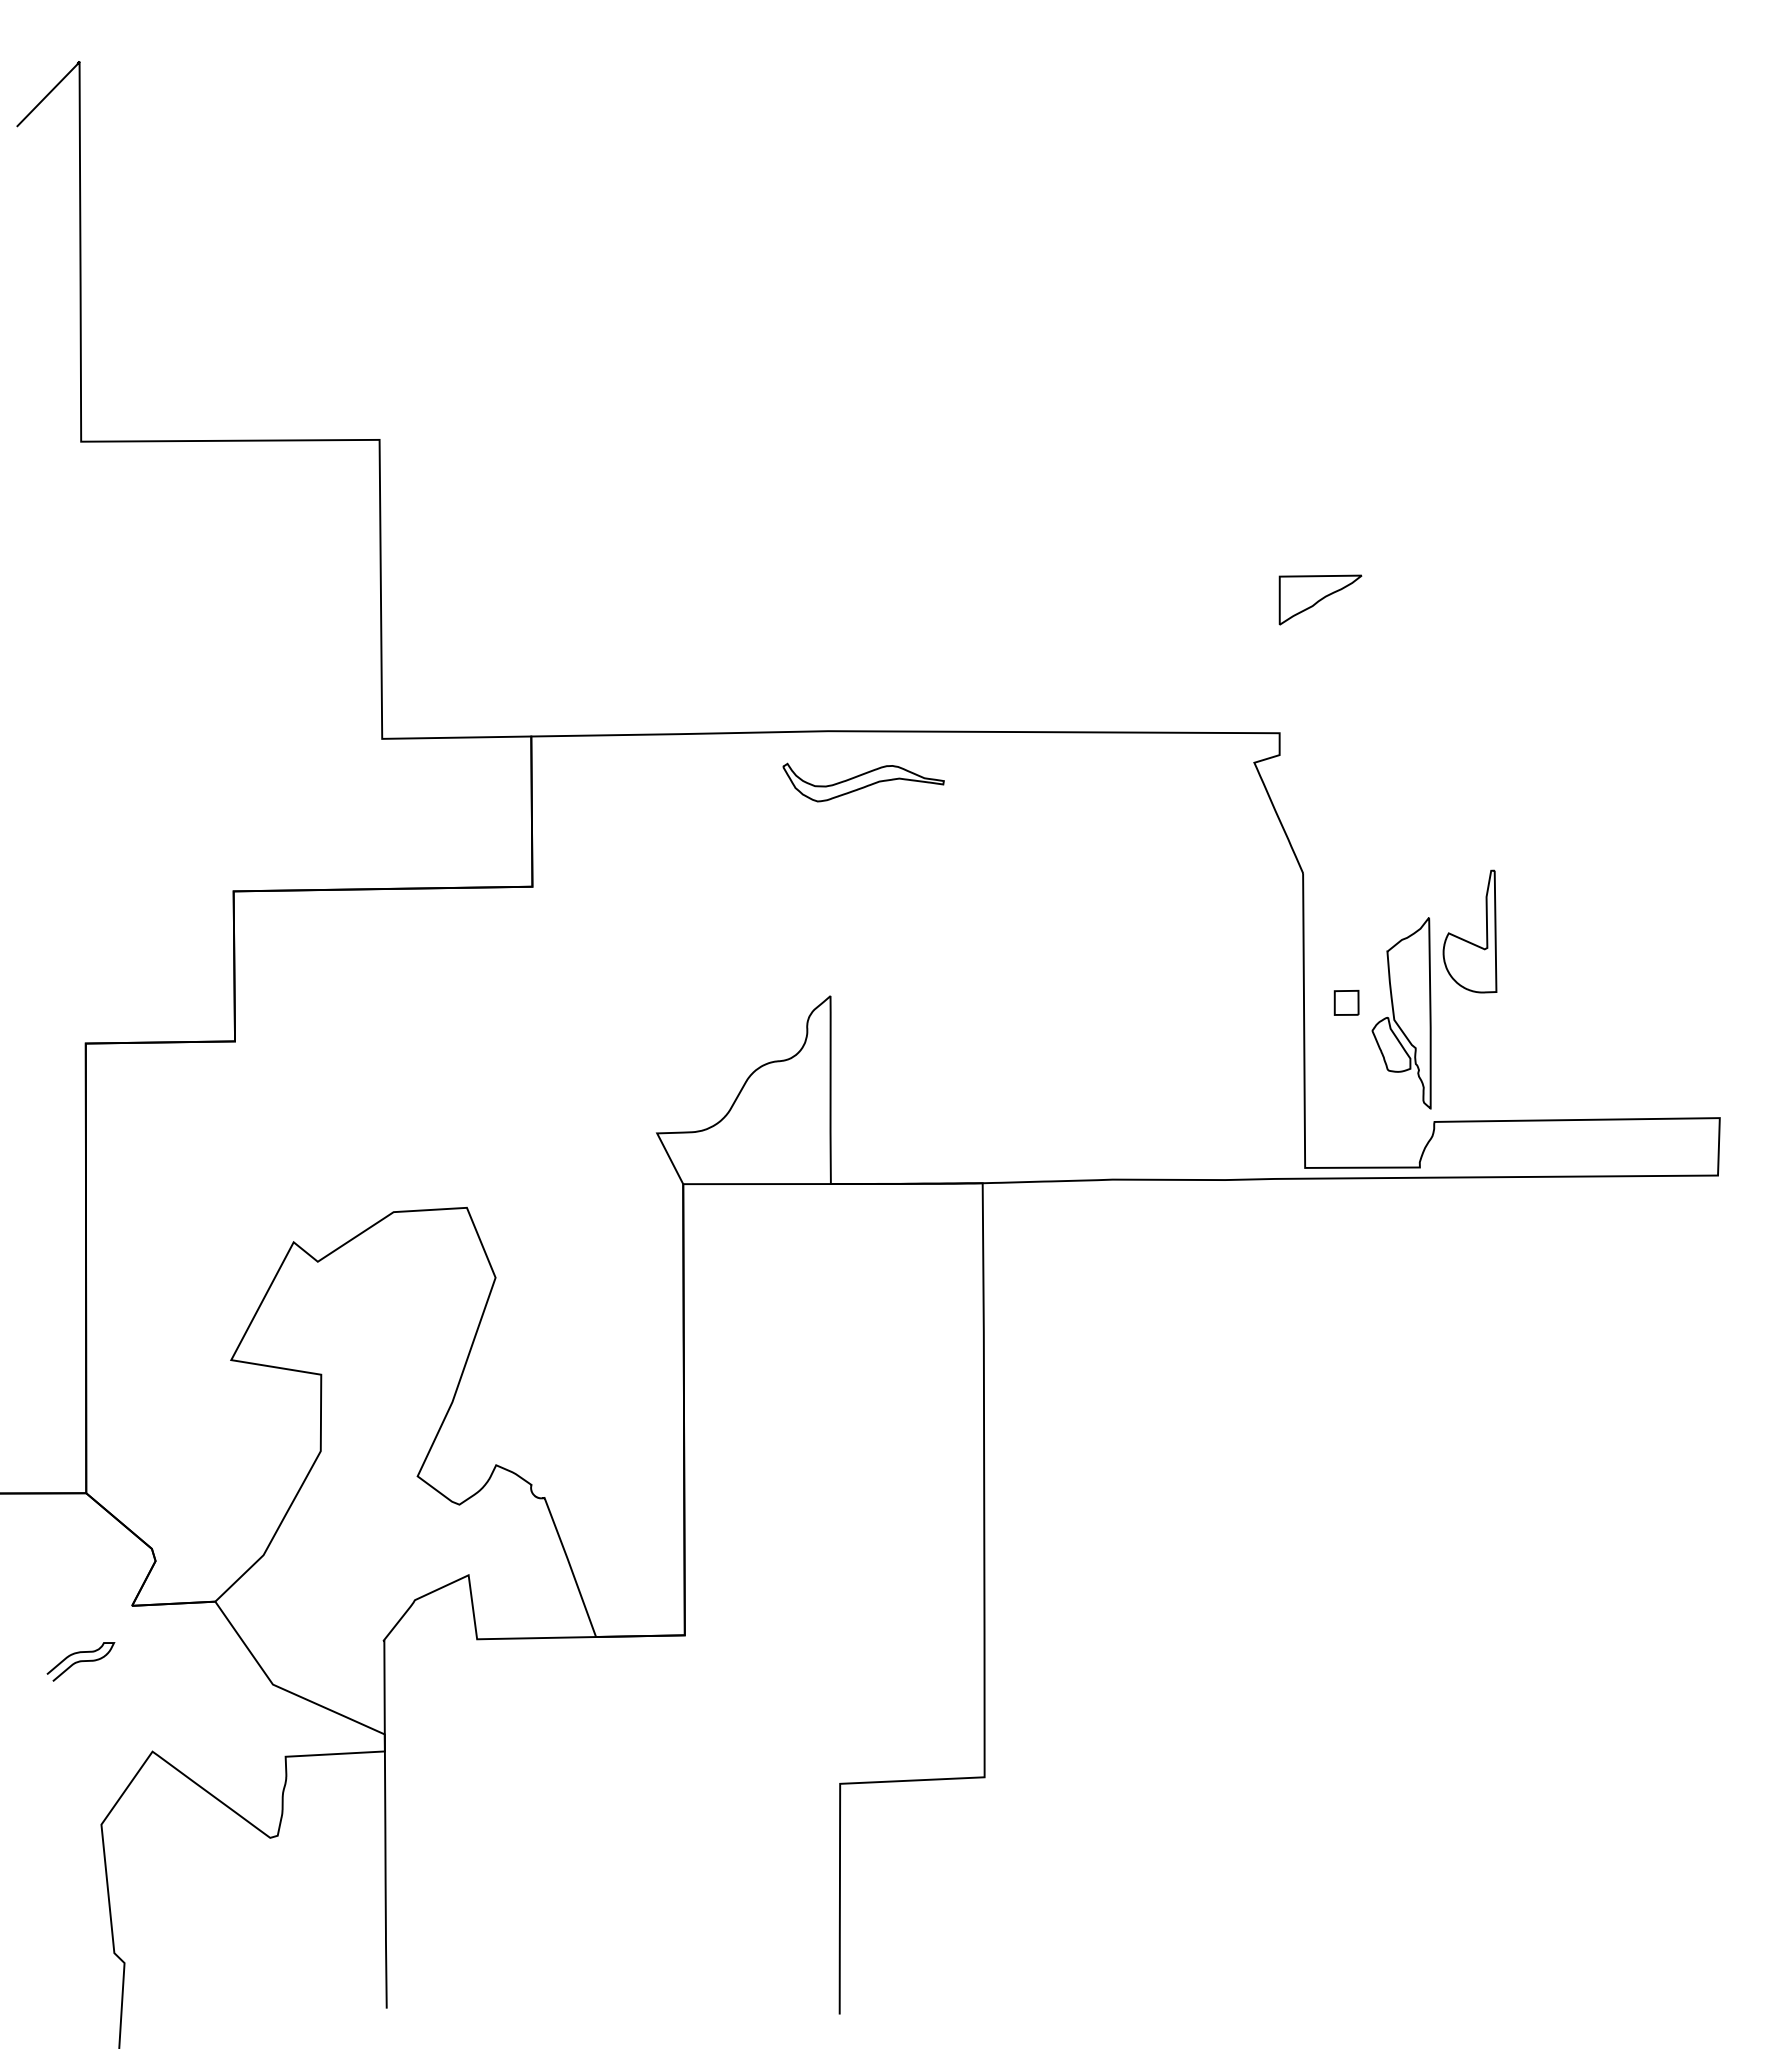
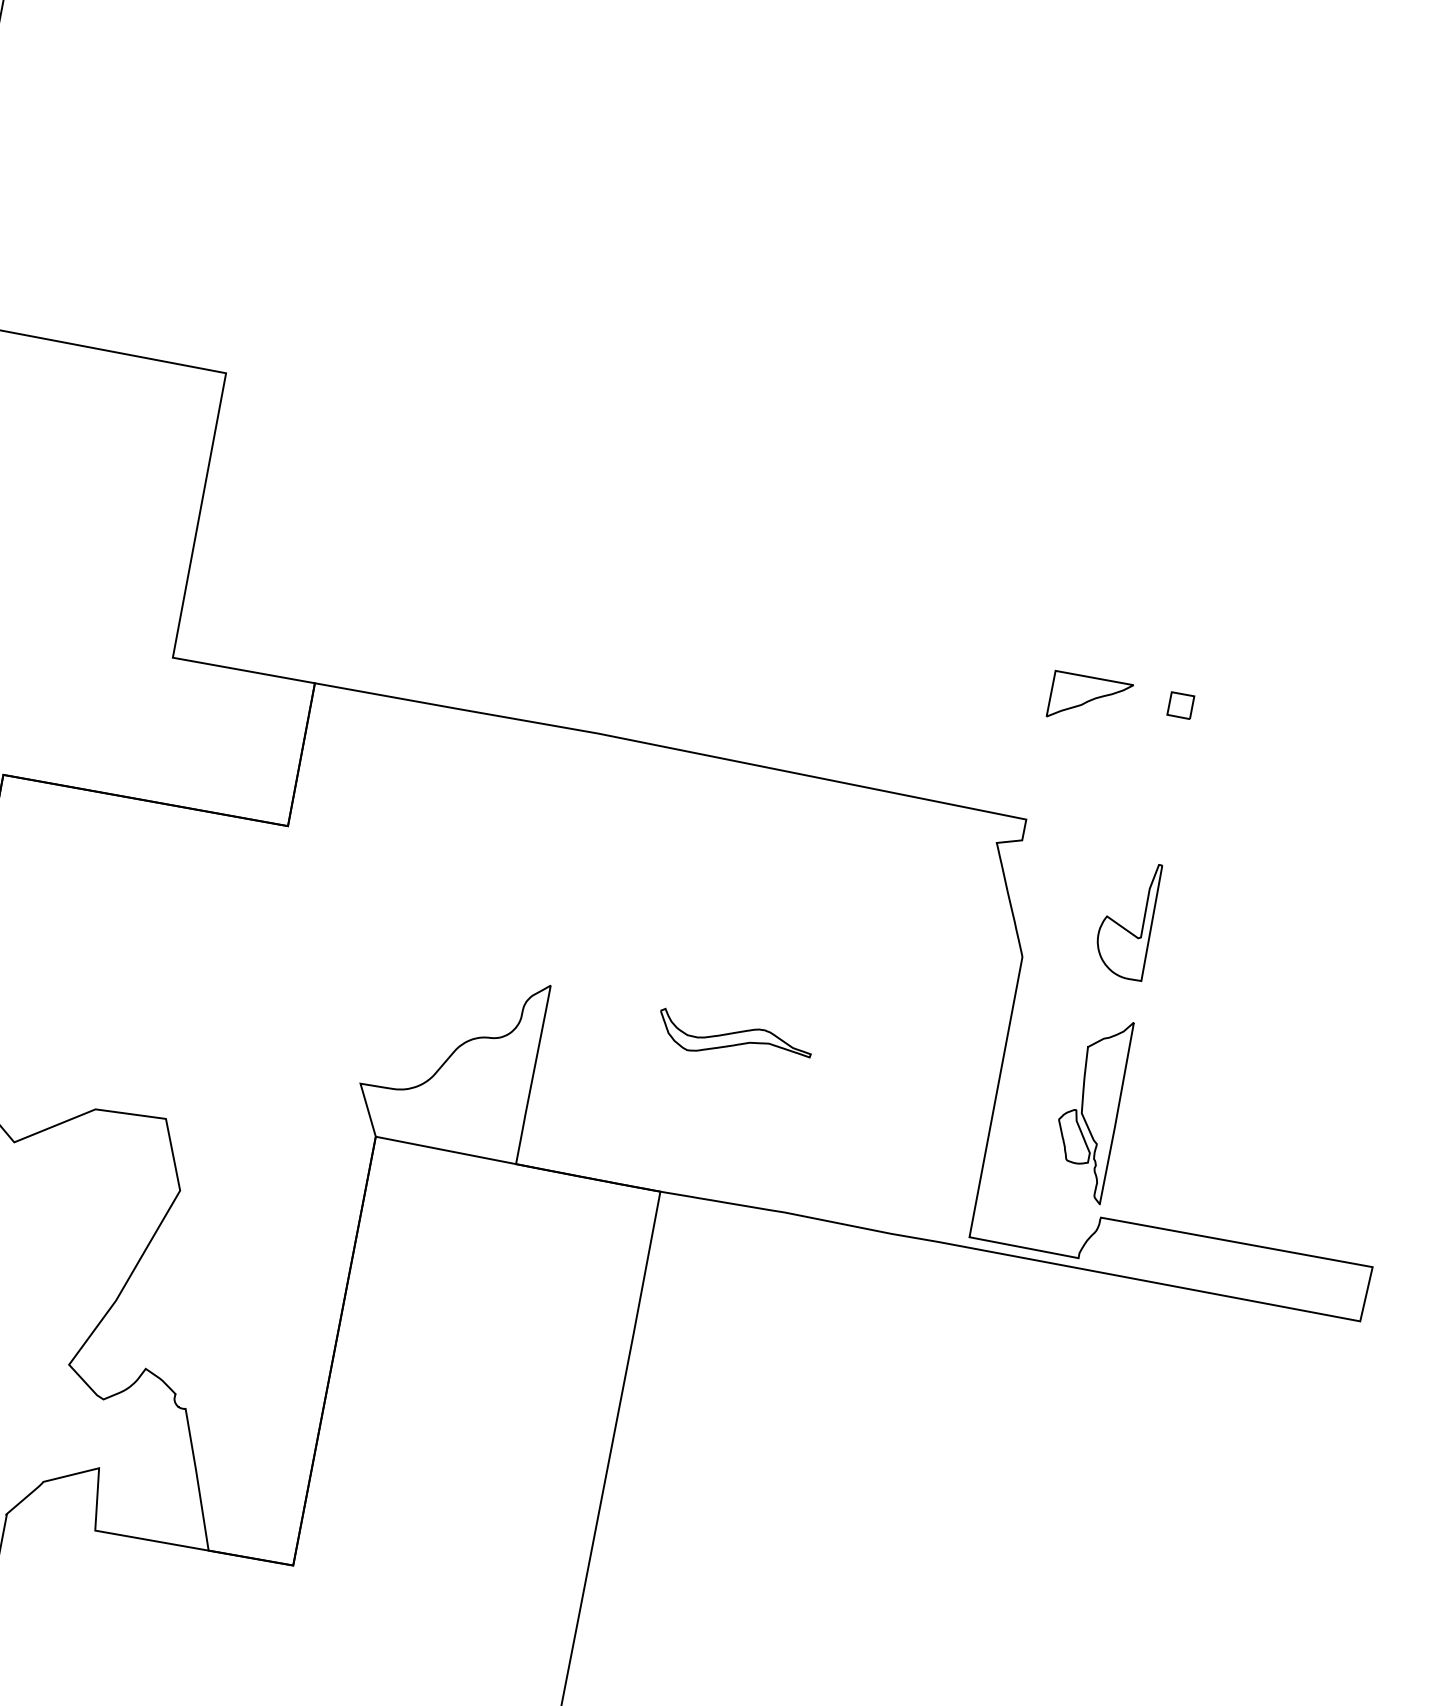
part: (863, 782) -> (734, 1040), moved
part: (1465, 939) -> (1121, 925), moved
part: (1346, 1002) -> (1180, 705), moved

